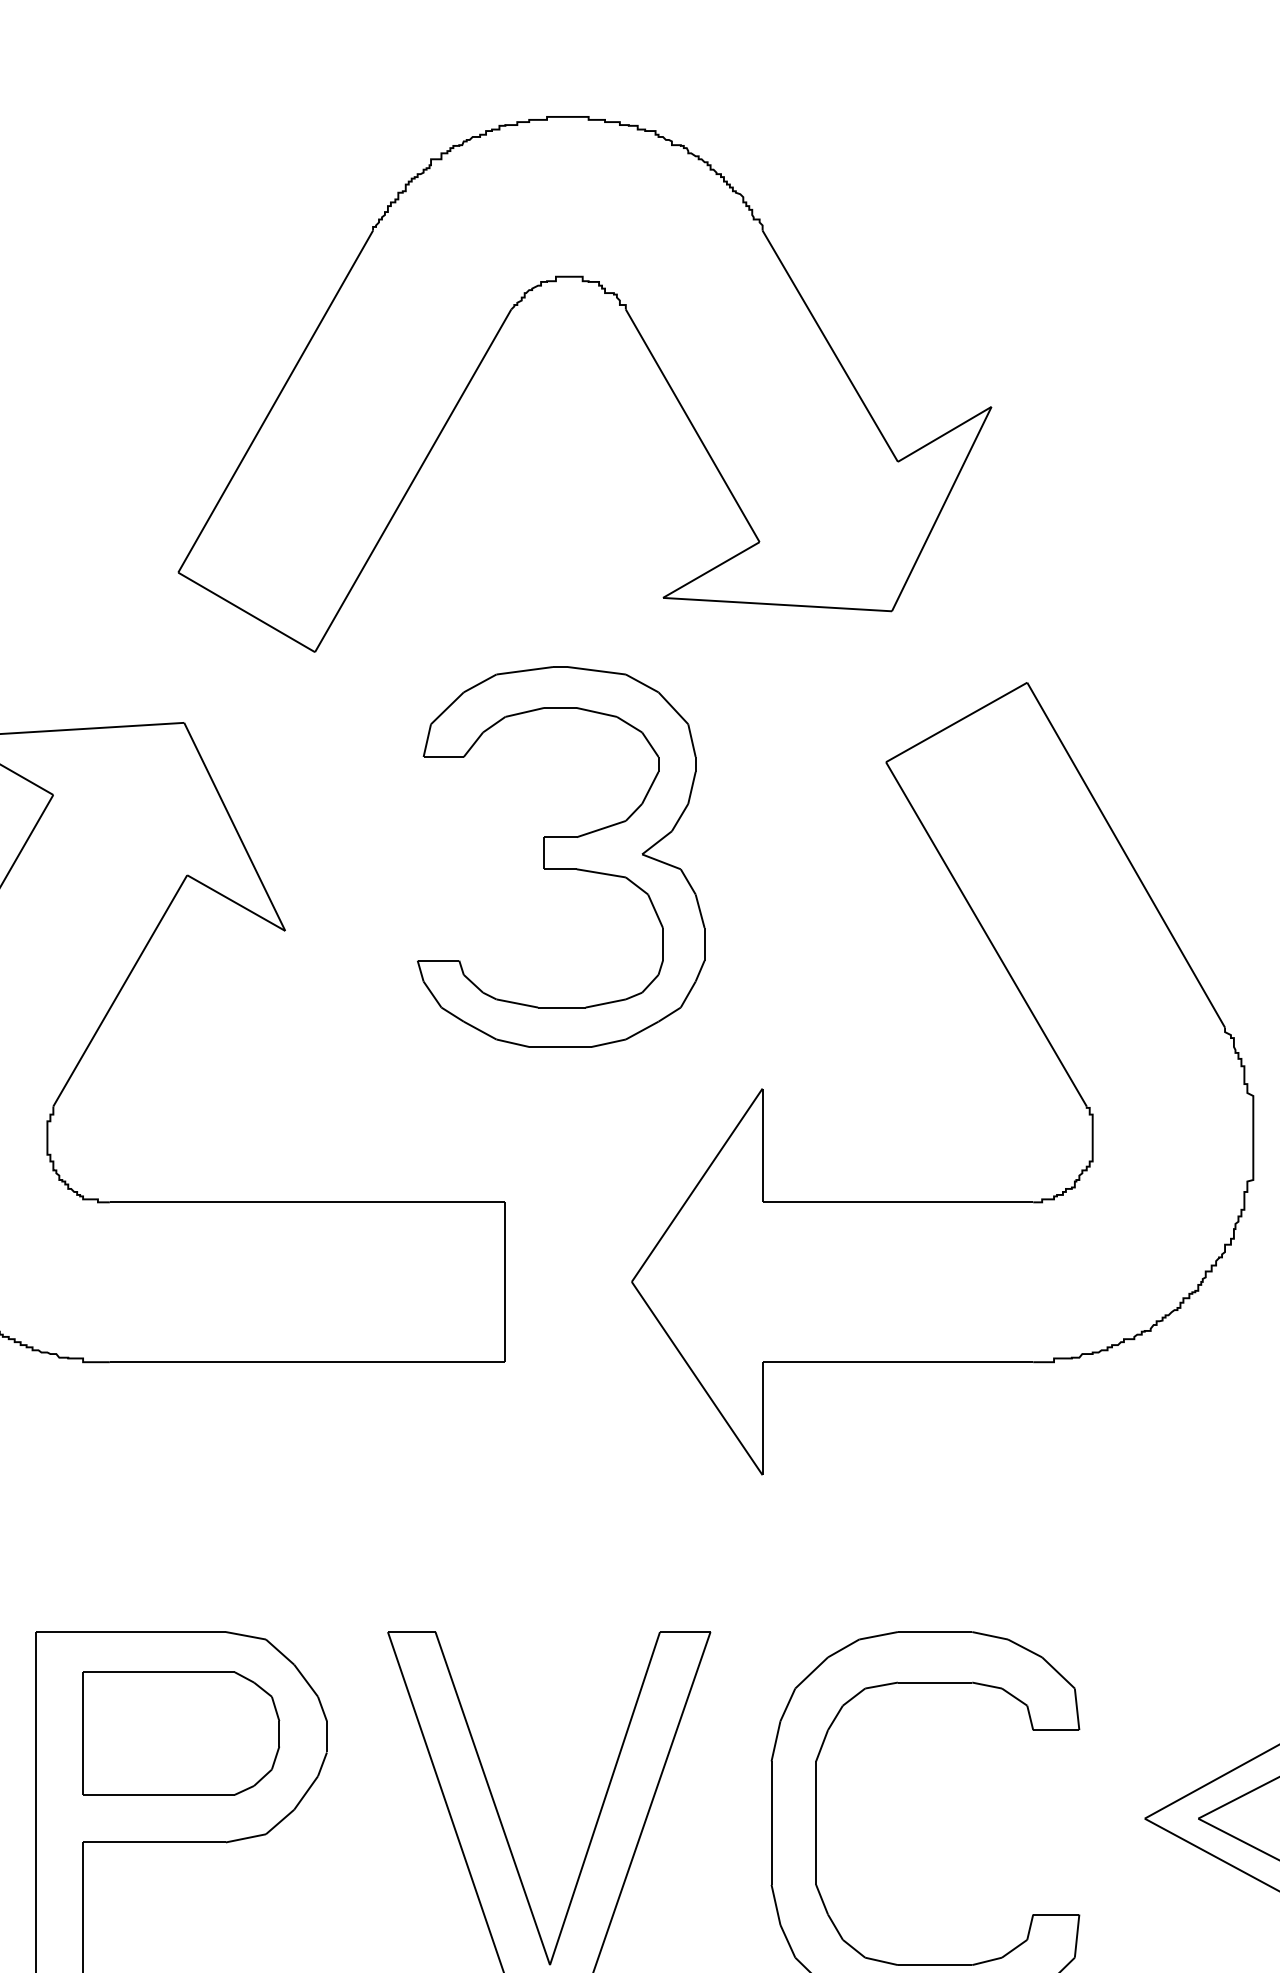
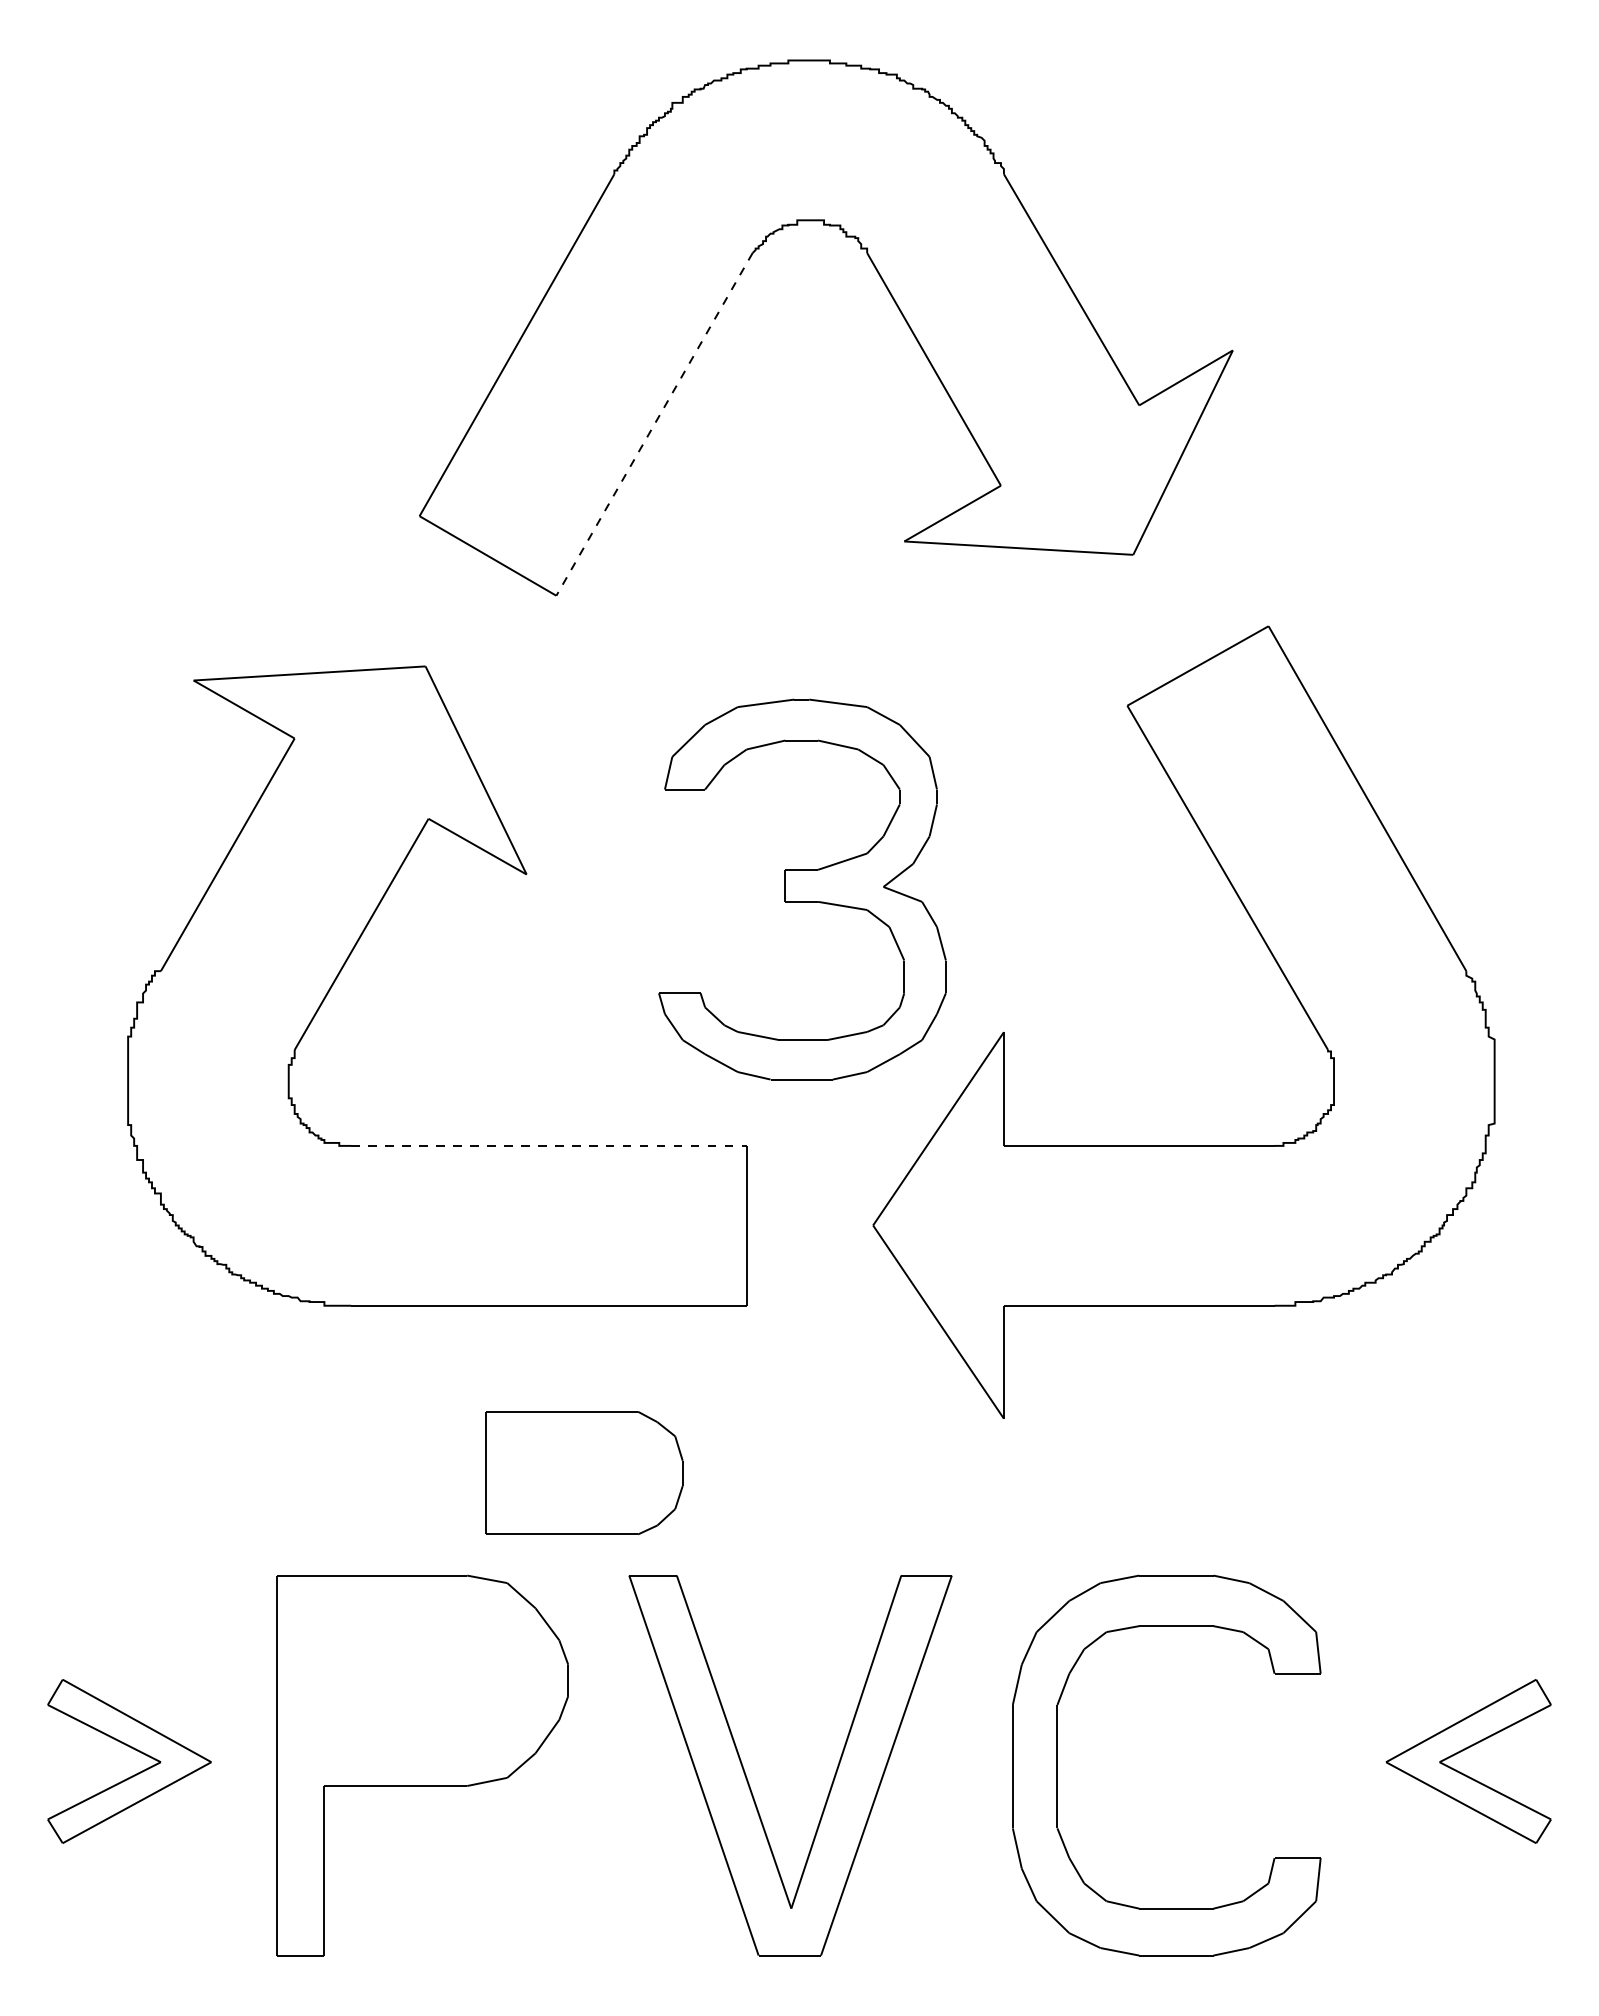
line: (413, 480) -> (654, 424), solid -> dashed
part: (561, 856) -> (802, 889), moved
line: (307, 1201) -> (548, 1145), solid -> dashed
part: (181, 1732) -> (584, 1472), moved

